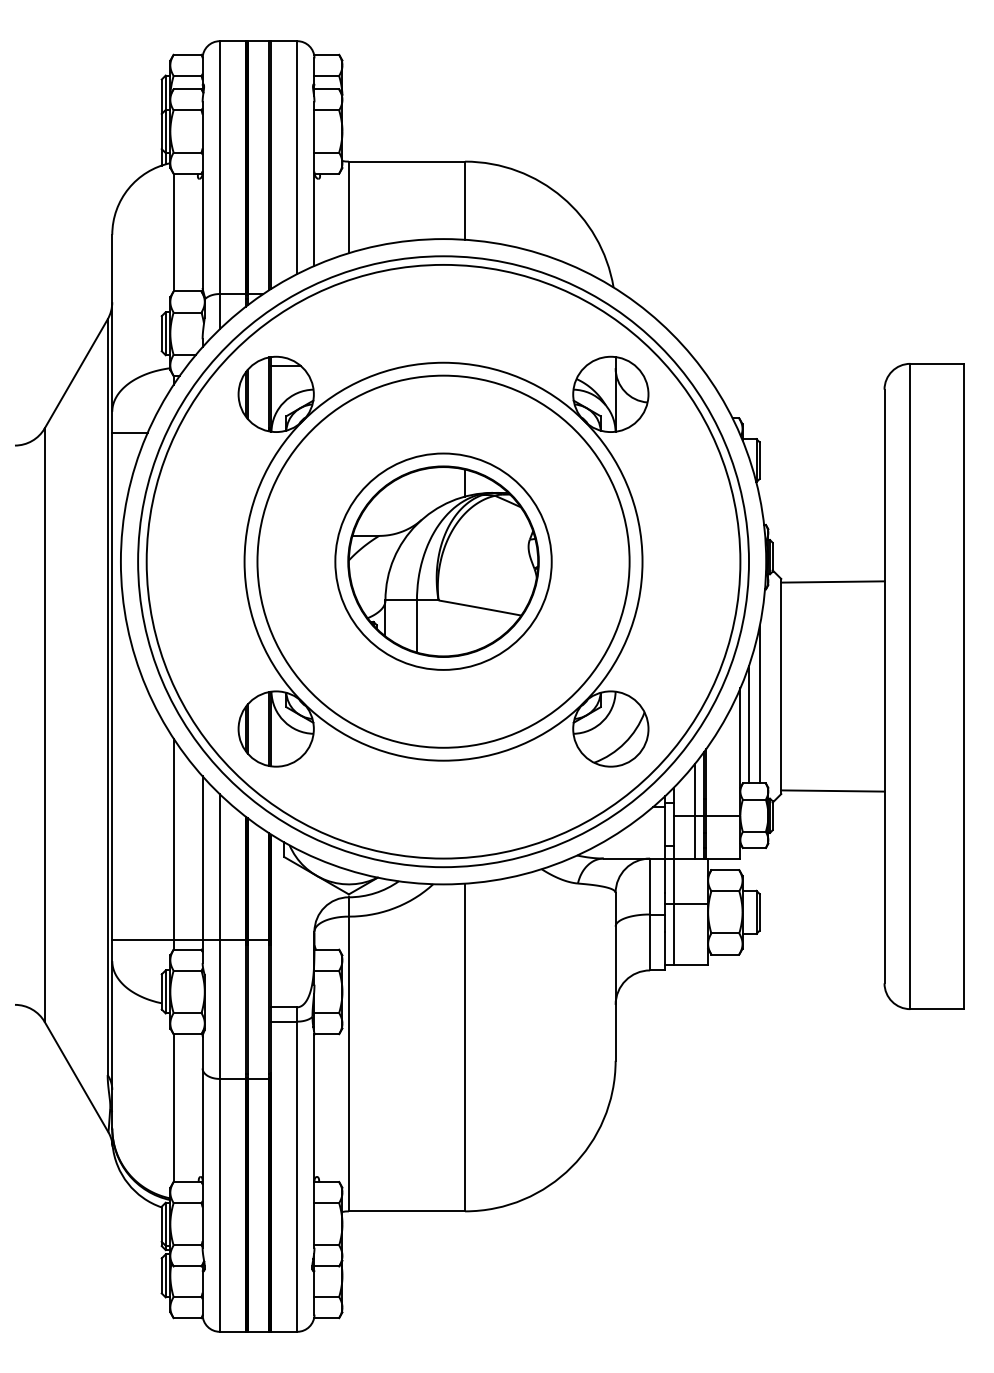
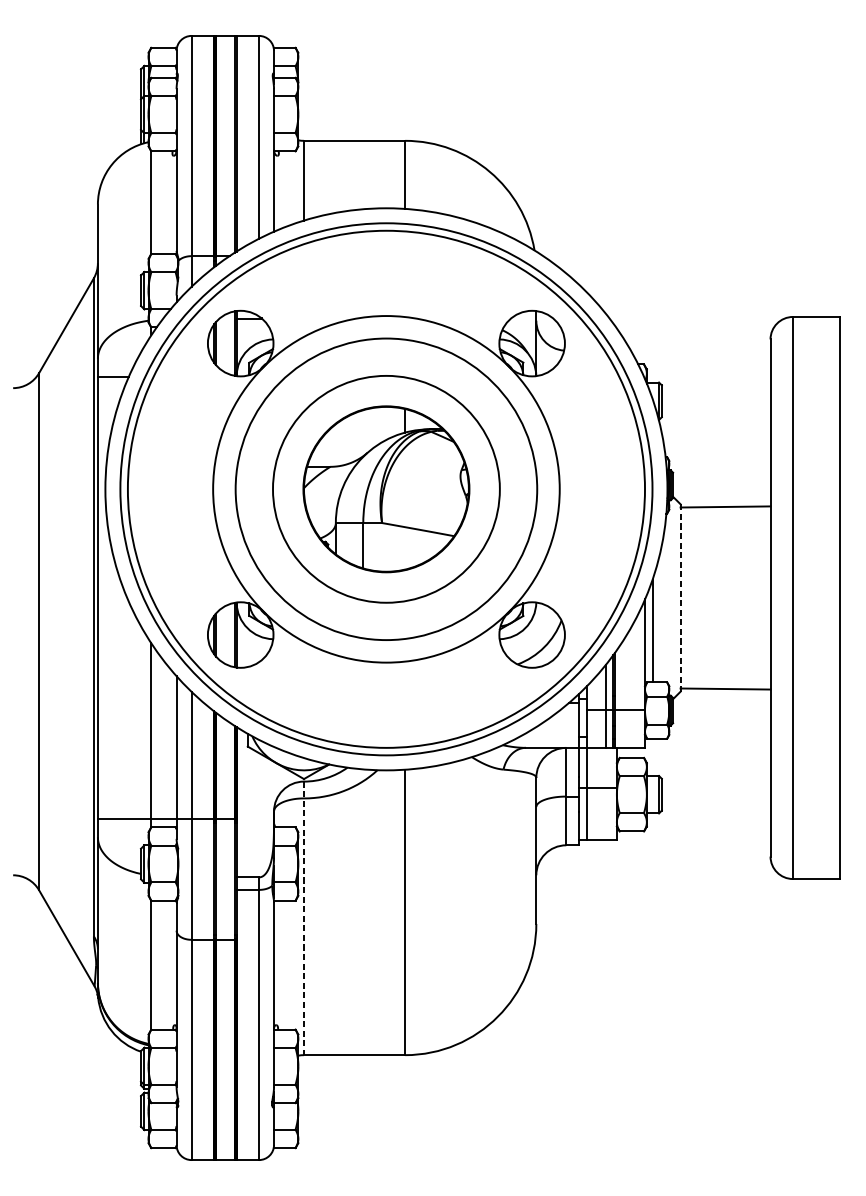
circle: (443, 561) -> (386, 489), size x0.7
circle: (443, 561) -> (386, 489), size x1.6
line: (781, 686) -> (680, 598), solid -> dashed
line: (759, 704) -> (661, 613), removed
line: (348, 1054) -> (303, 918), solid -> dashed

